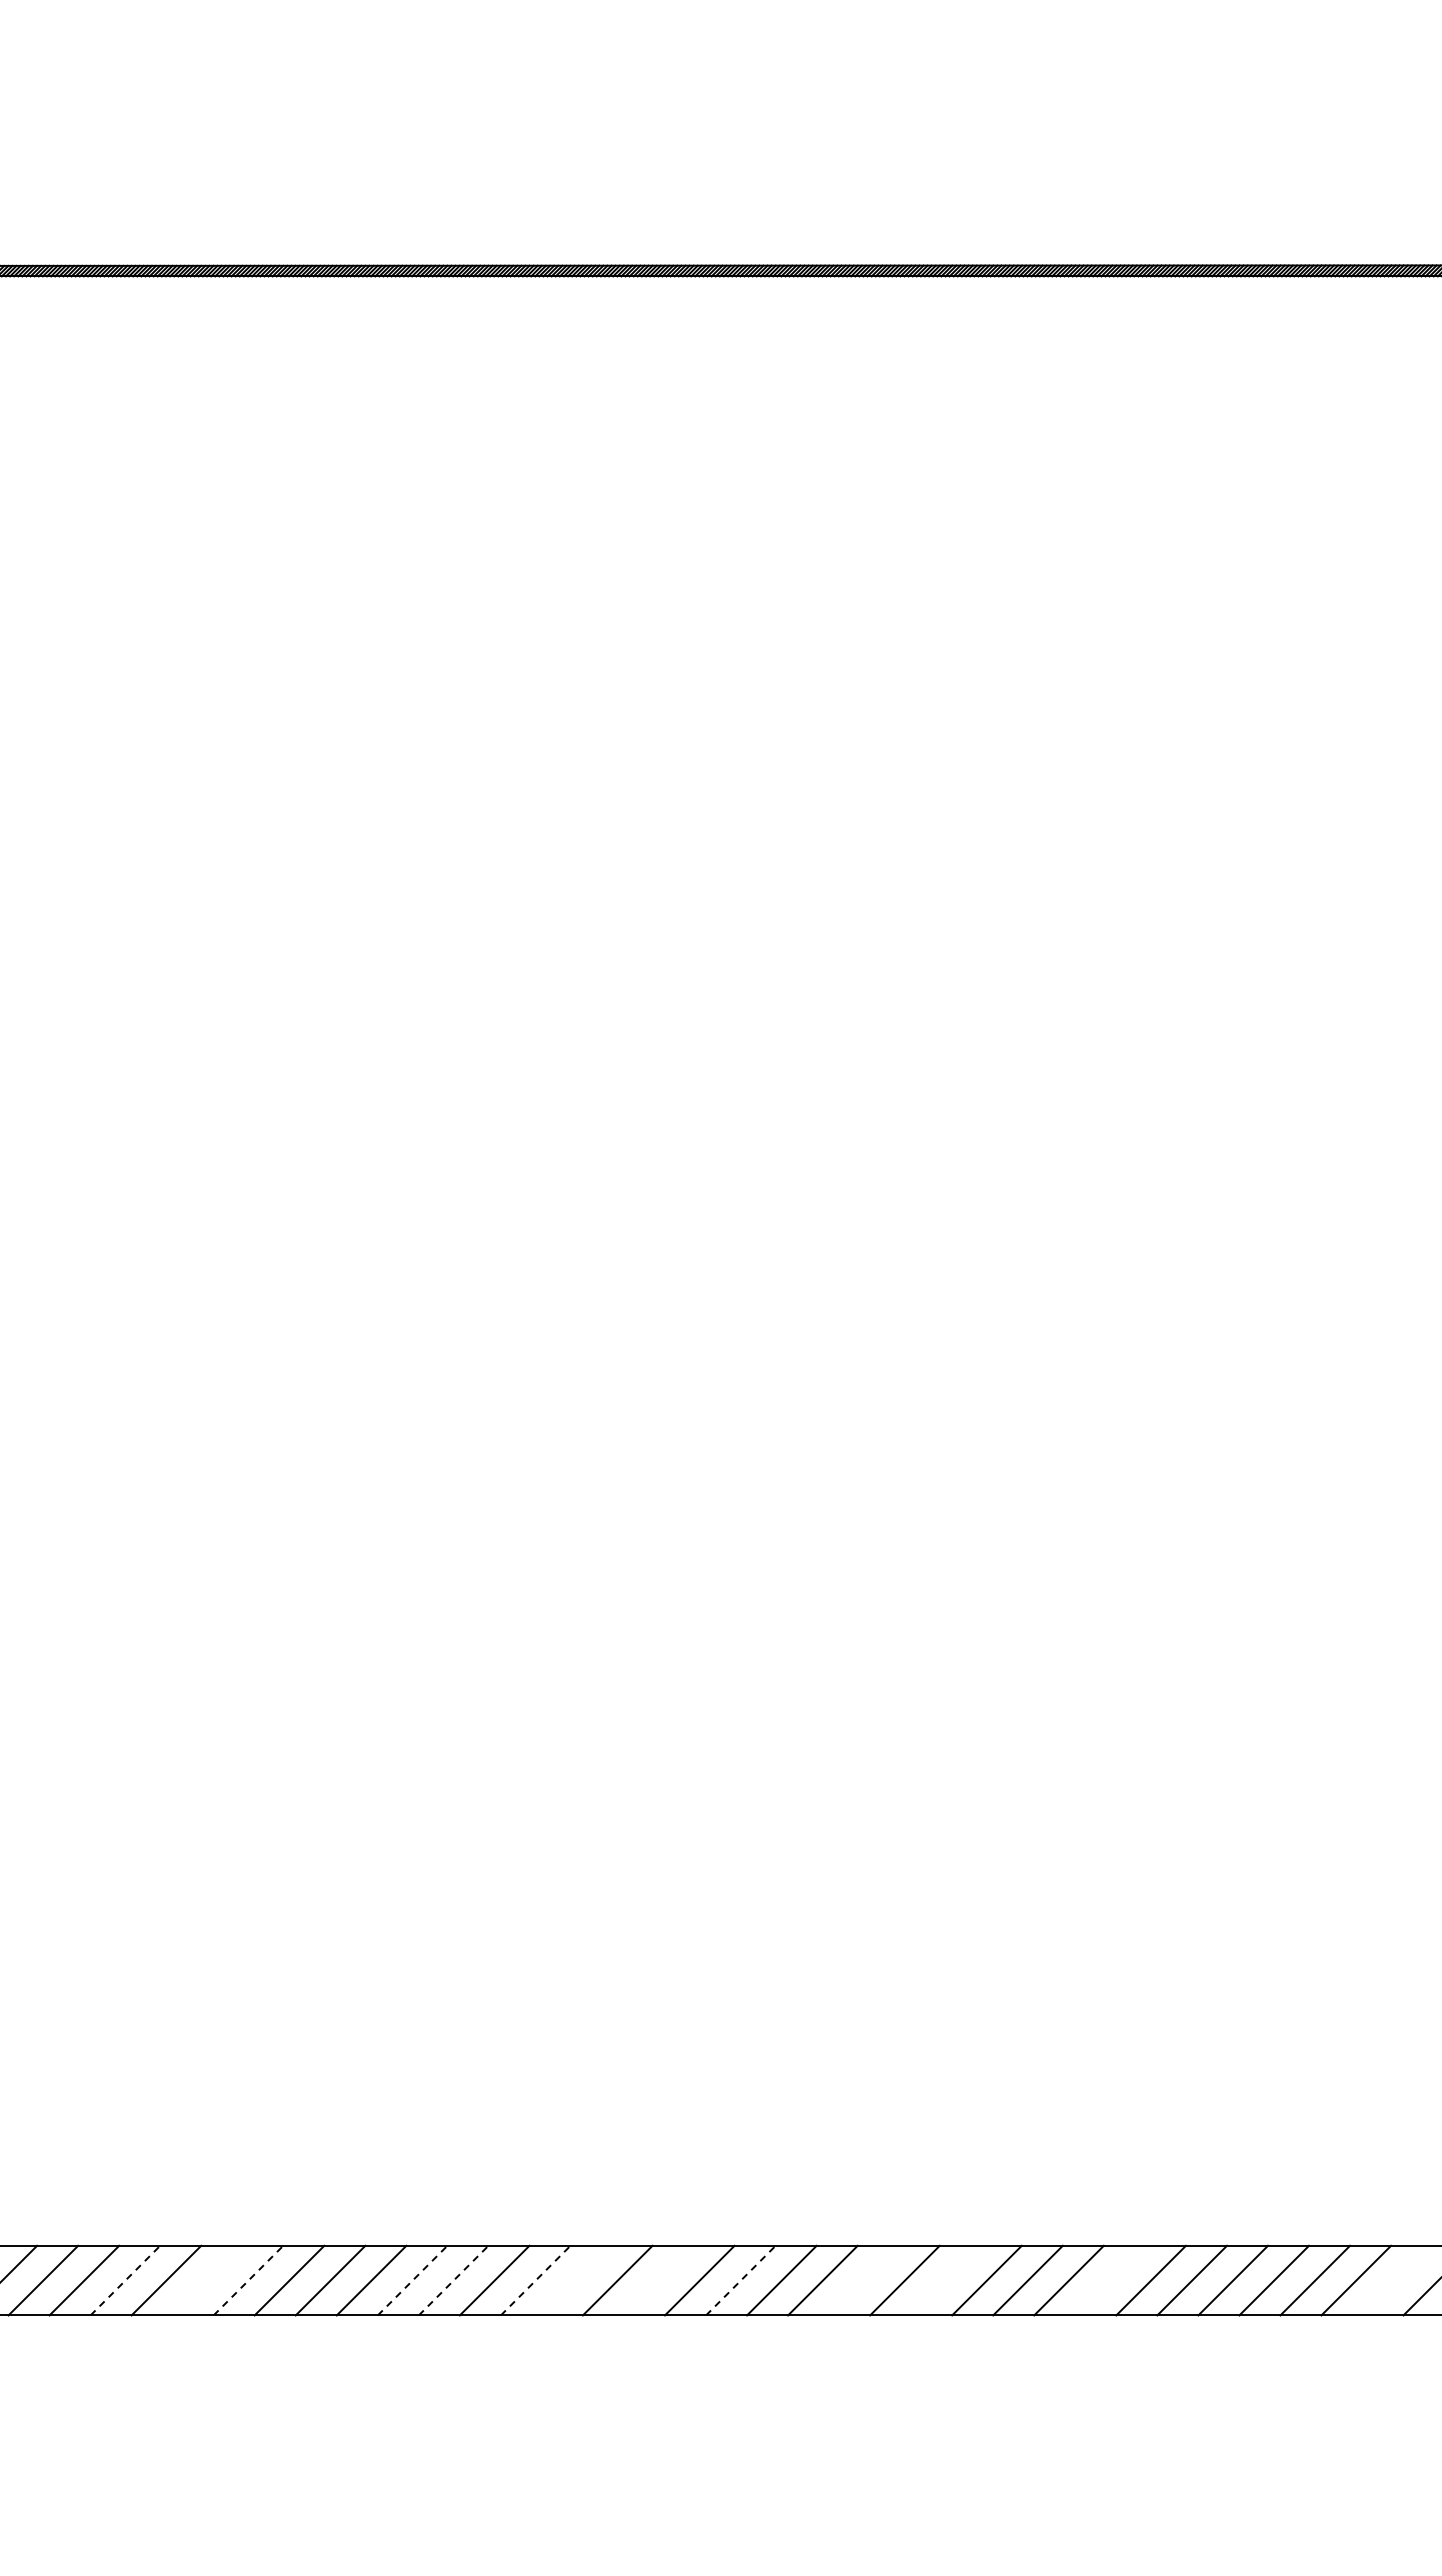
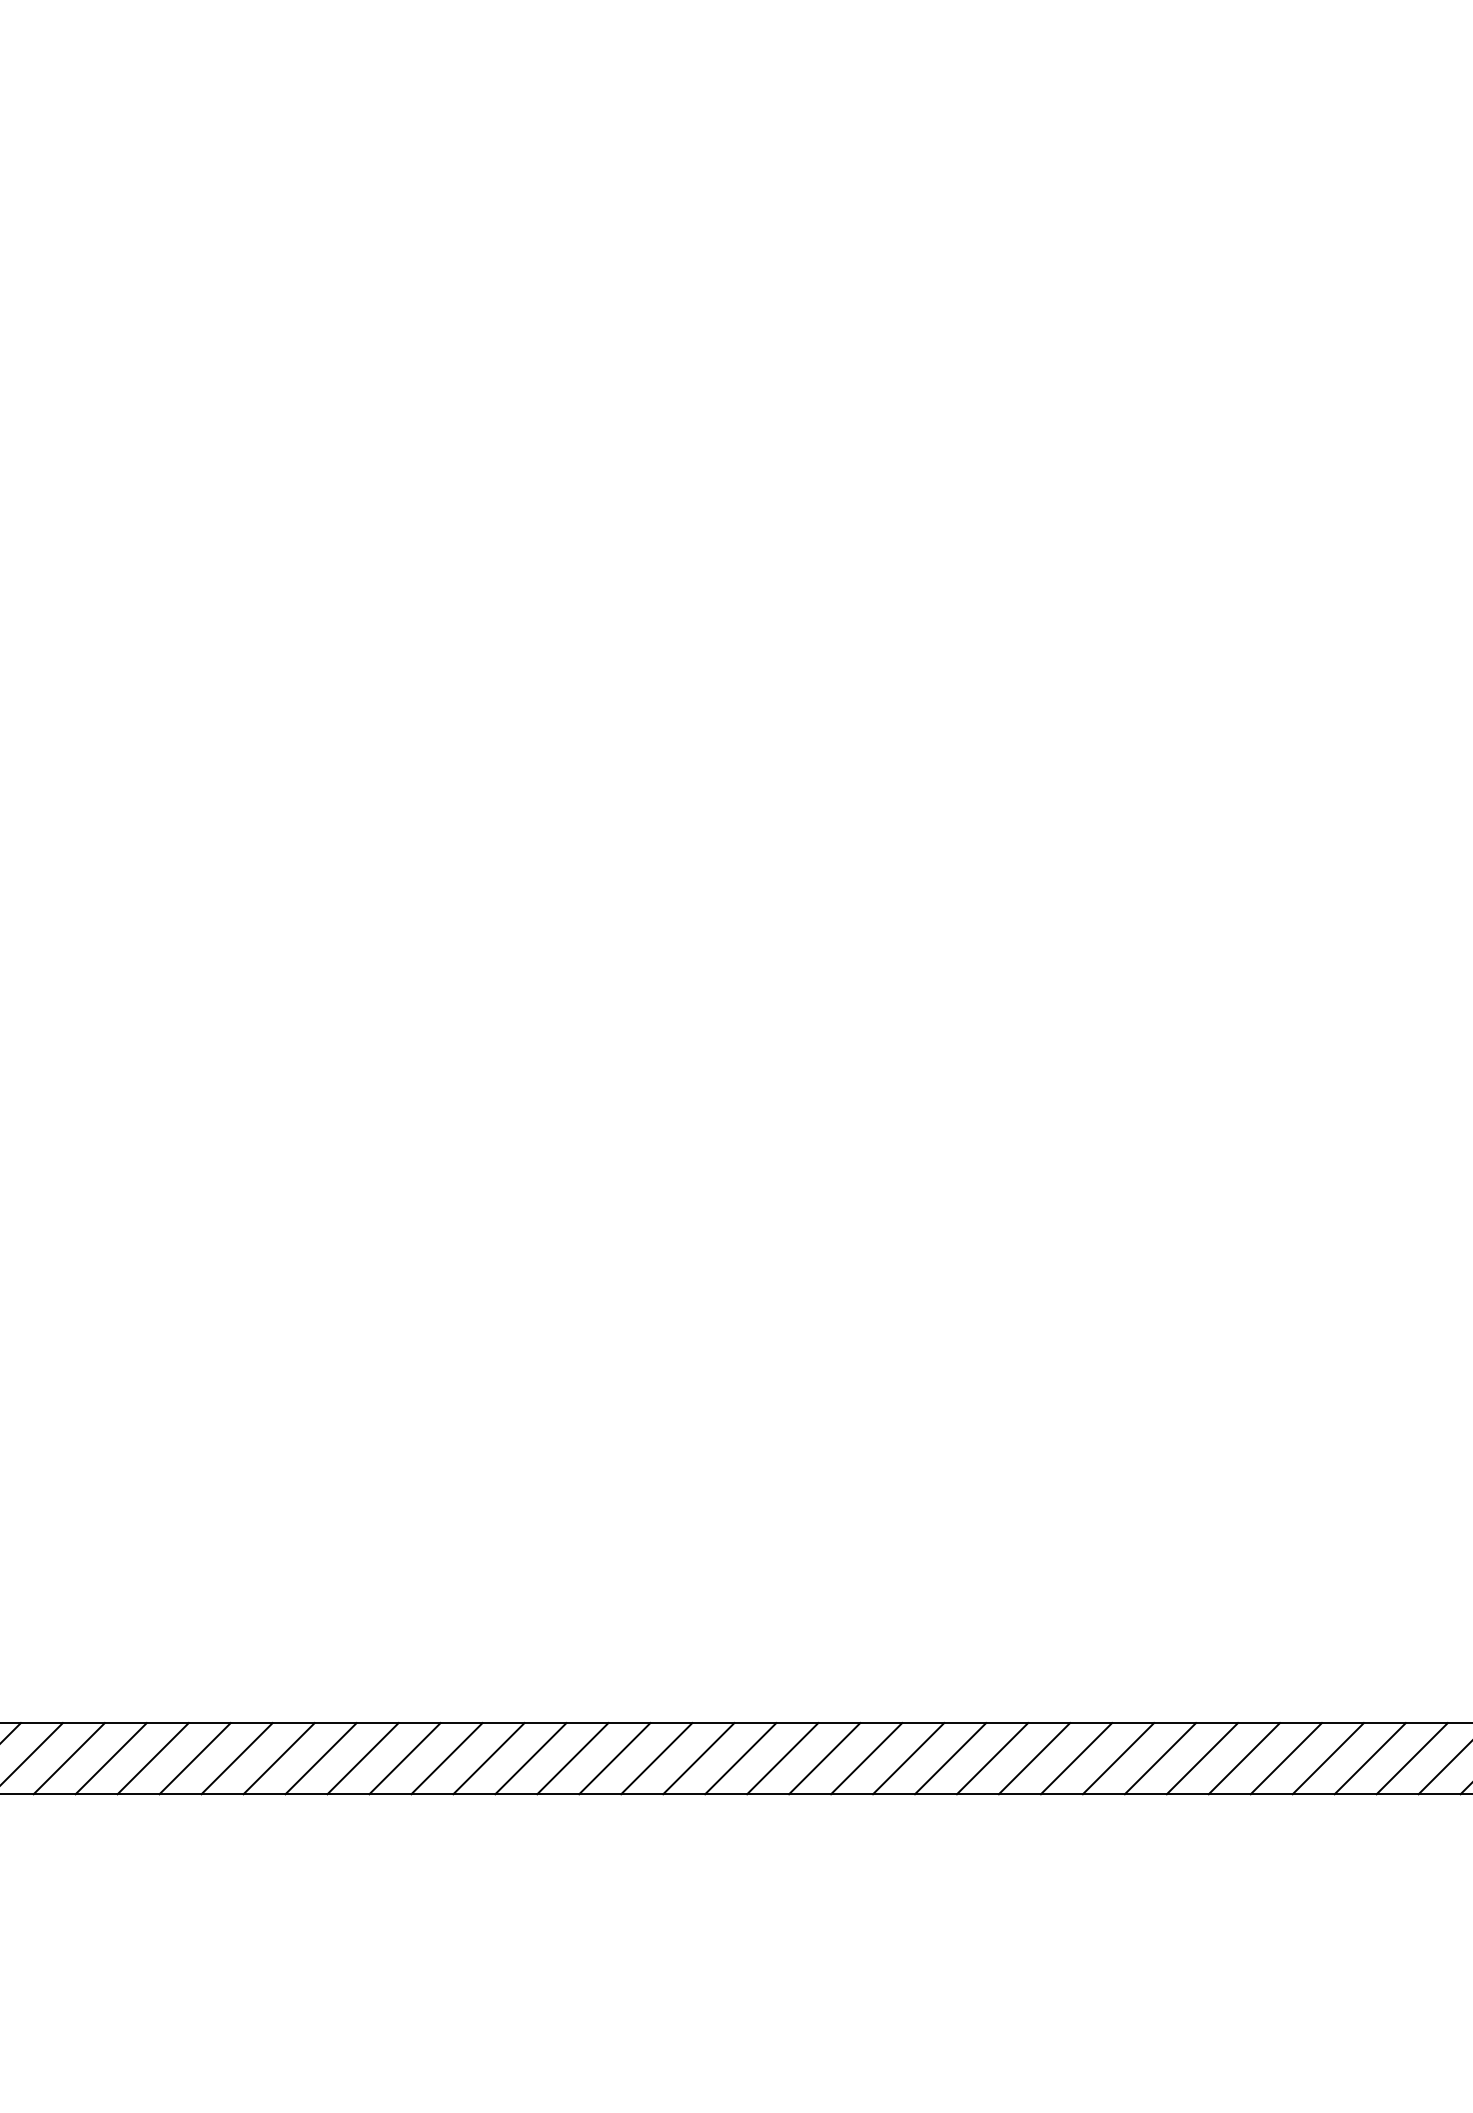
line: (125, 2280) -> (69, 1758), dashed -> solid
line: (207, 2280) -> (153, 1758), added
line: (248, 2280) -> (195, 1758), dashed -> solid
line: (412, 2280) -> (362, 1758), dashed -> solid
line: (453, 2280) -> (404, 1758), dashed -> solid
line: (536, 2280) -> (489, 1758), dashed -> solid
line: (576, 2280) -> (530, 1758), added
line: (658, 2280) -> (614, 1758), added
line: (741, 2280) -> (699, 1758), dashed -> solid
line: (863, 2280) -> (824, 1758), added
line: (945, 2280) -> (908, 1758), added
line: (1109, 2280) -> (1075, 1758), added
line: (1397, 2280) -> (1370, 1758), added

